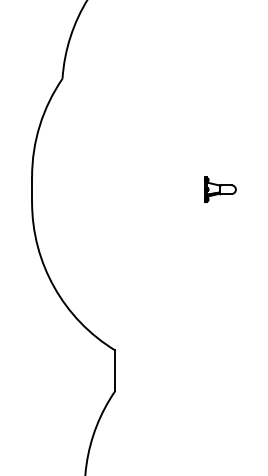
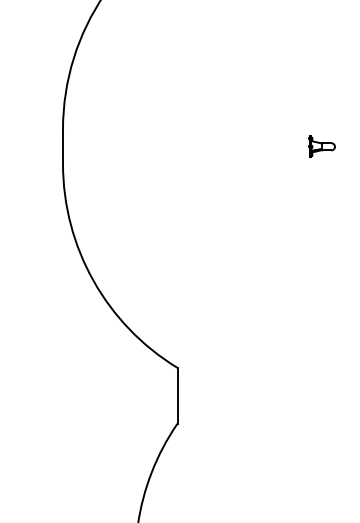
part: (220, 189) -> (322, 146), size x0.6

